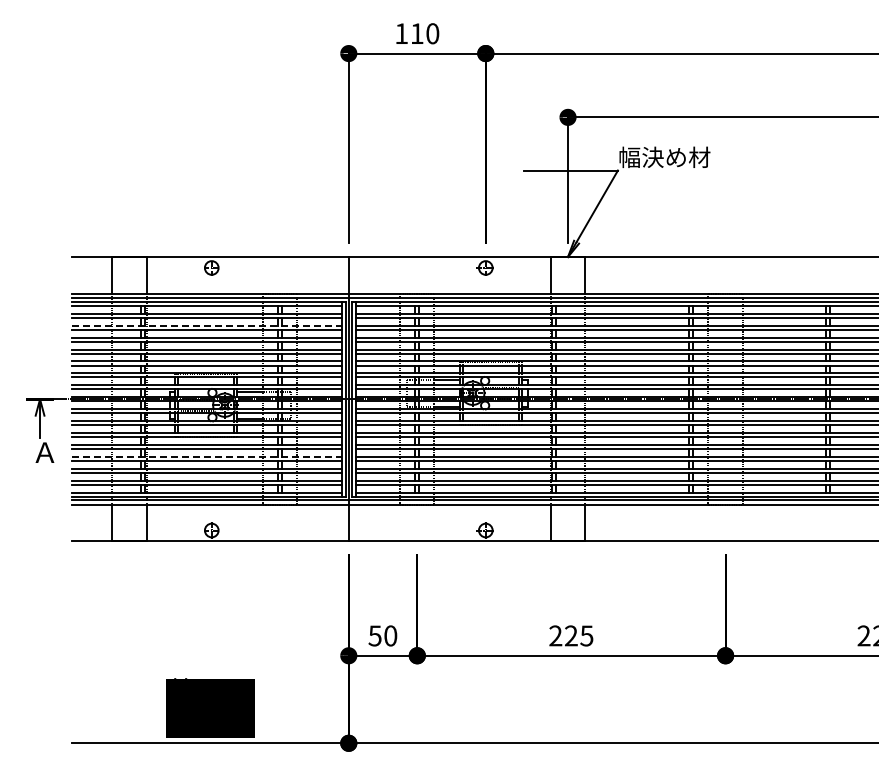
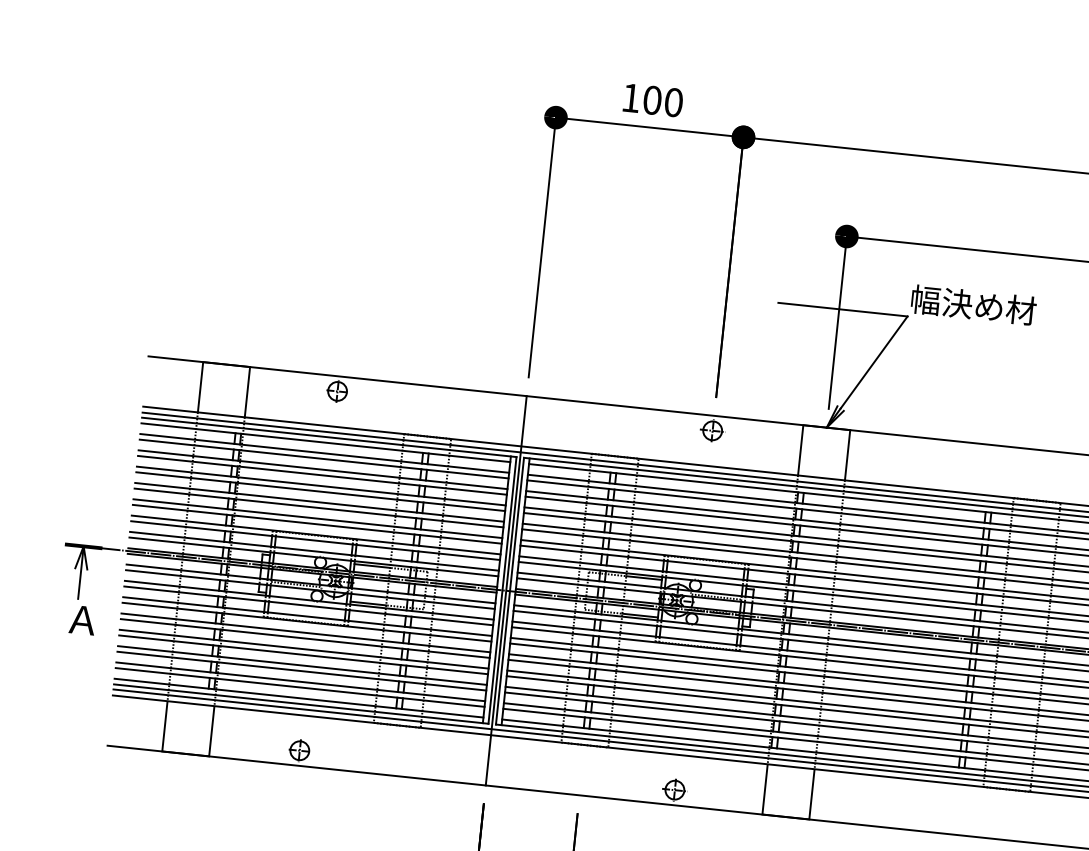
text: (417, 33) -> (652, 100), 110 -> 100
line: (207, 325) -> (323, 469), dashed -> solid
line: (207, 456) -> (304, 648), dashed -> solid

